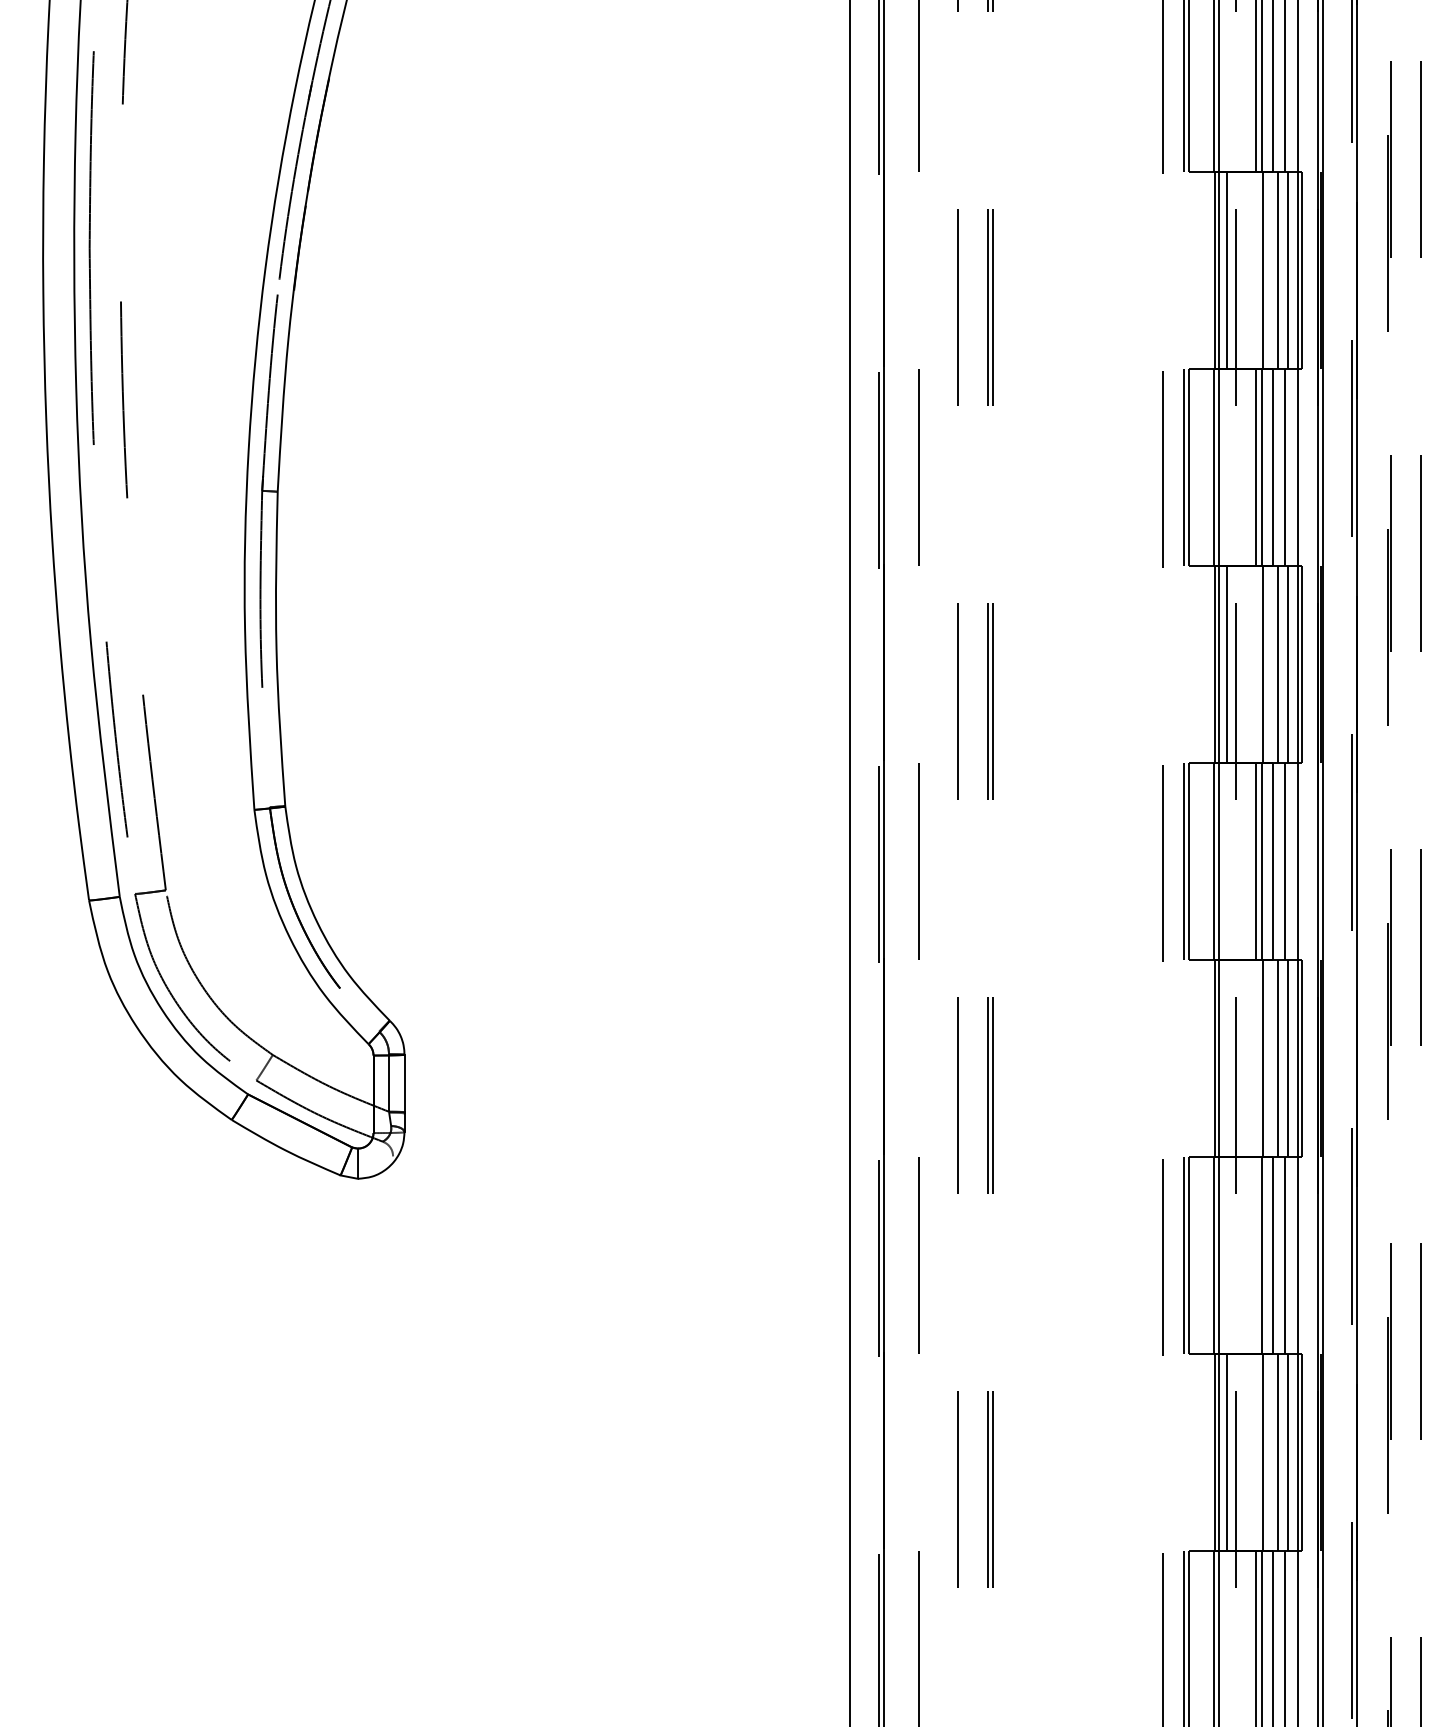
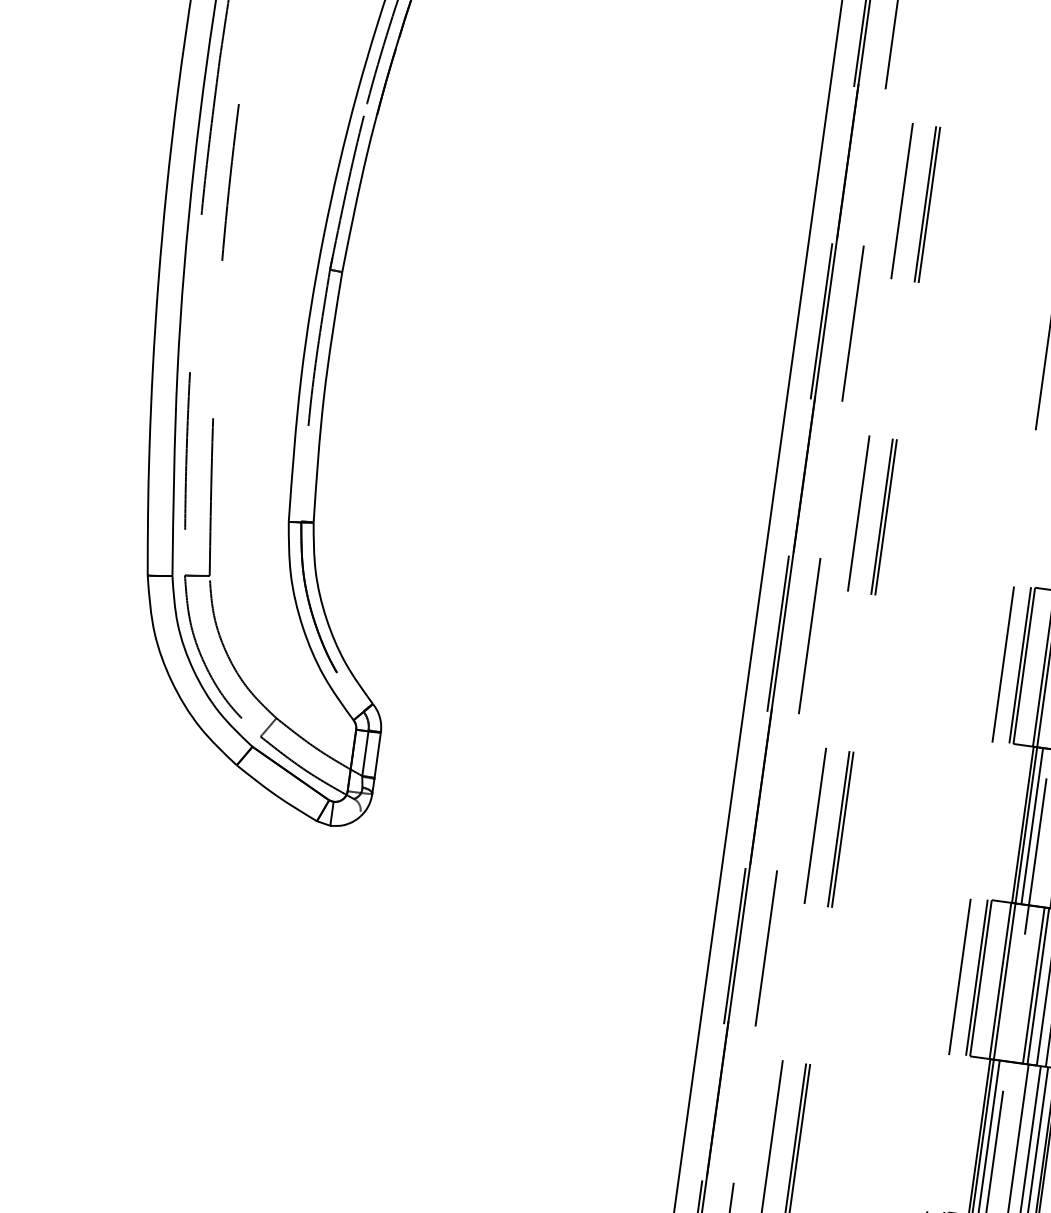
line: (1226, 1058) -> (1032, 825), added
line: (1255, 1255) -> (1033, 985), added

